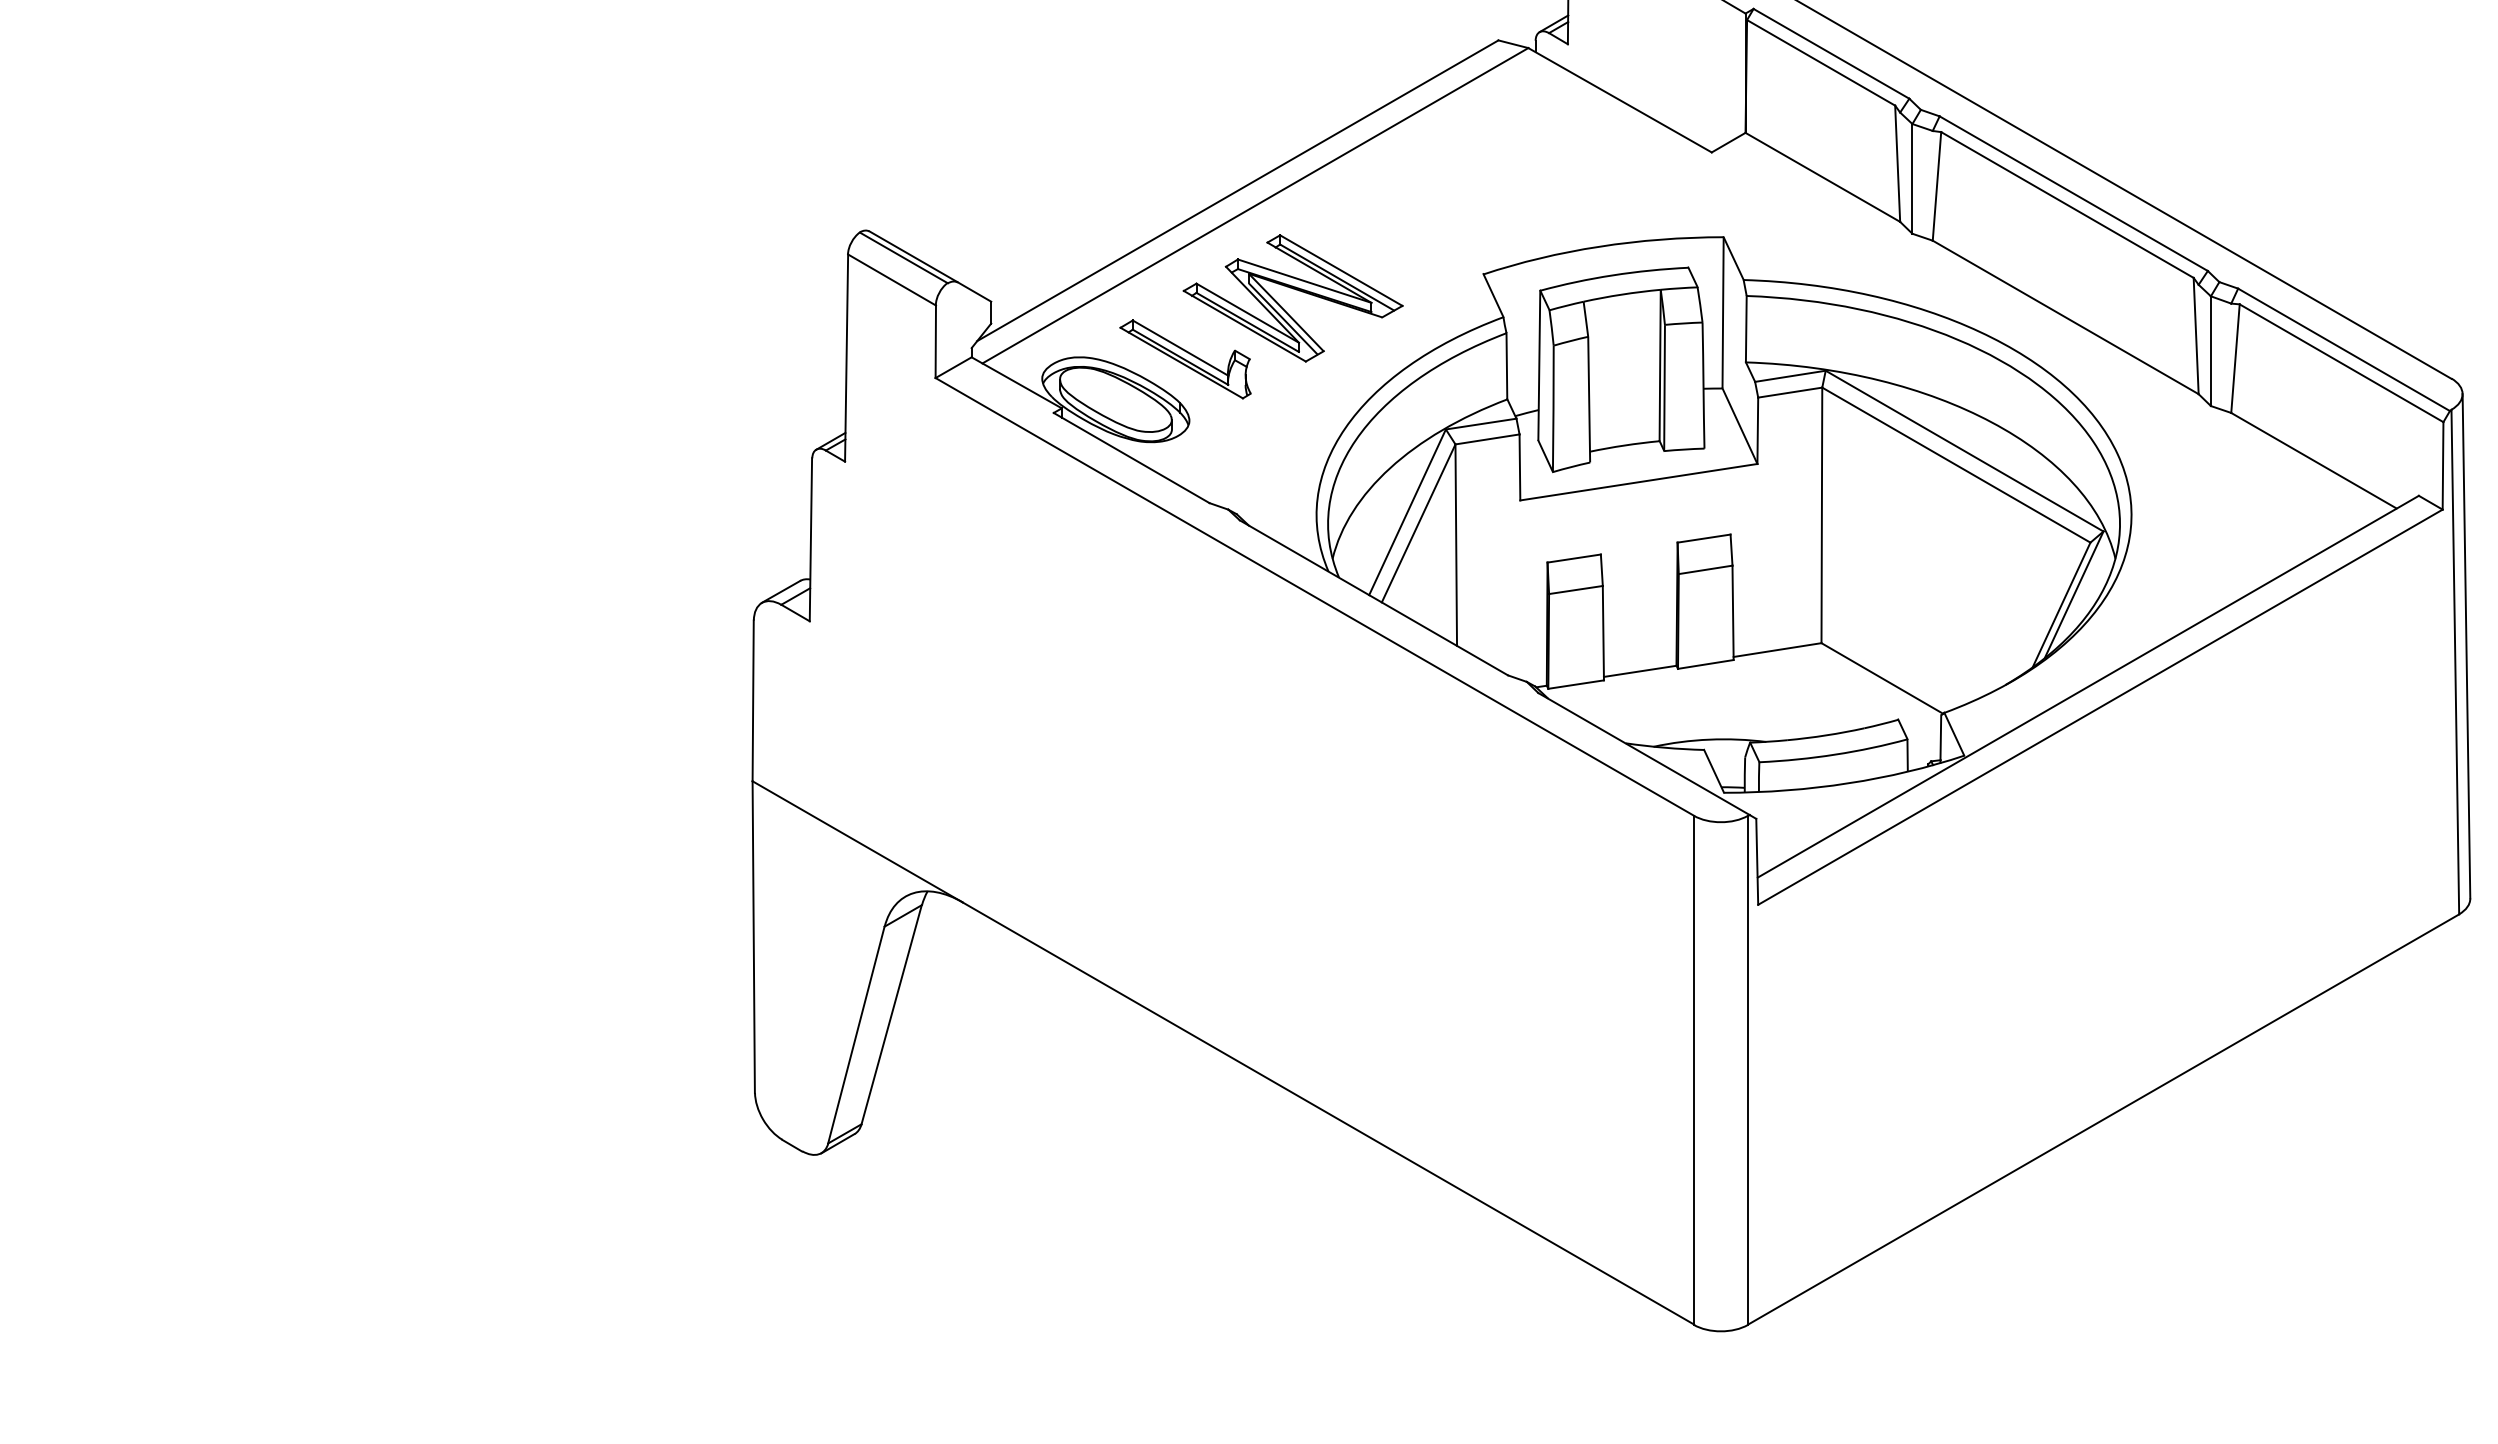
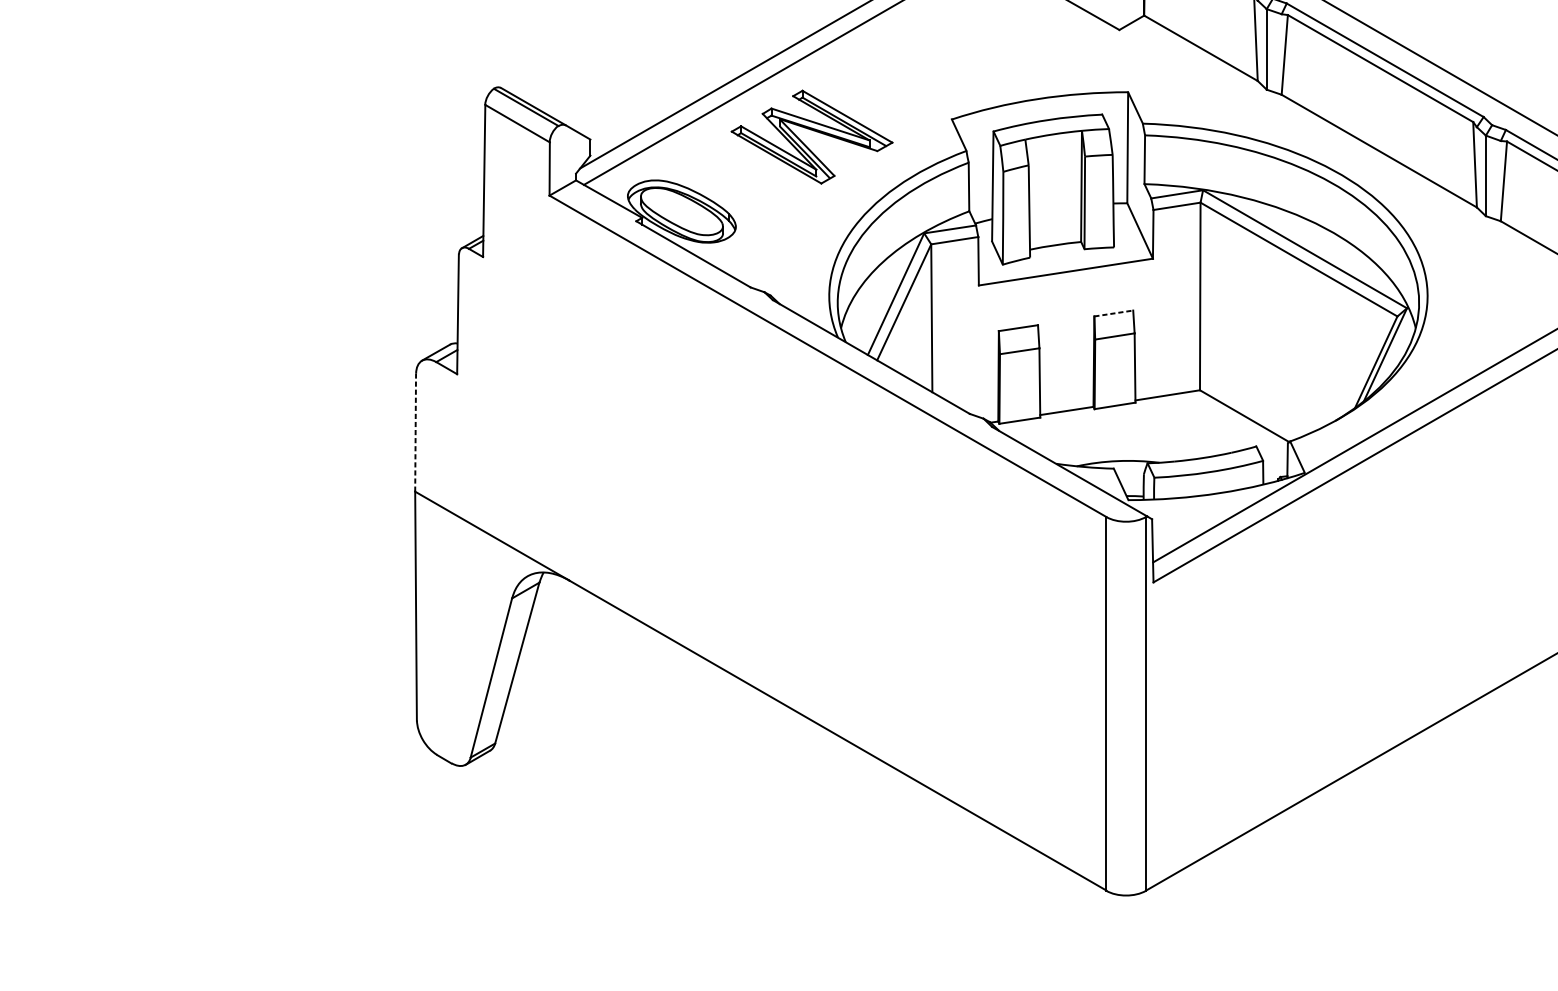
part: (1185, 359) -> (733, 182), removed
line: (1704, 538) -> (1114, 313), solid -> dashed
line: (753, 700) -> (415, 432), solid -> dashed

